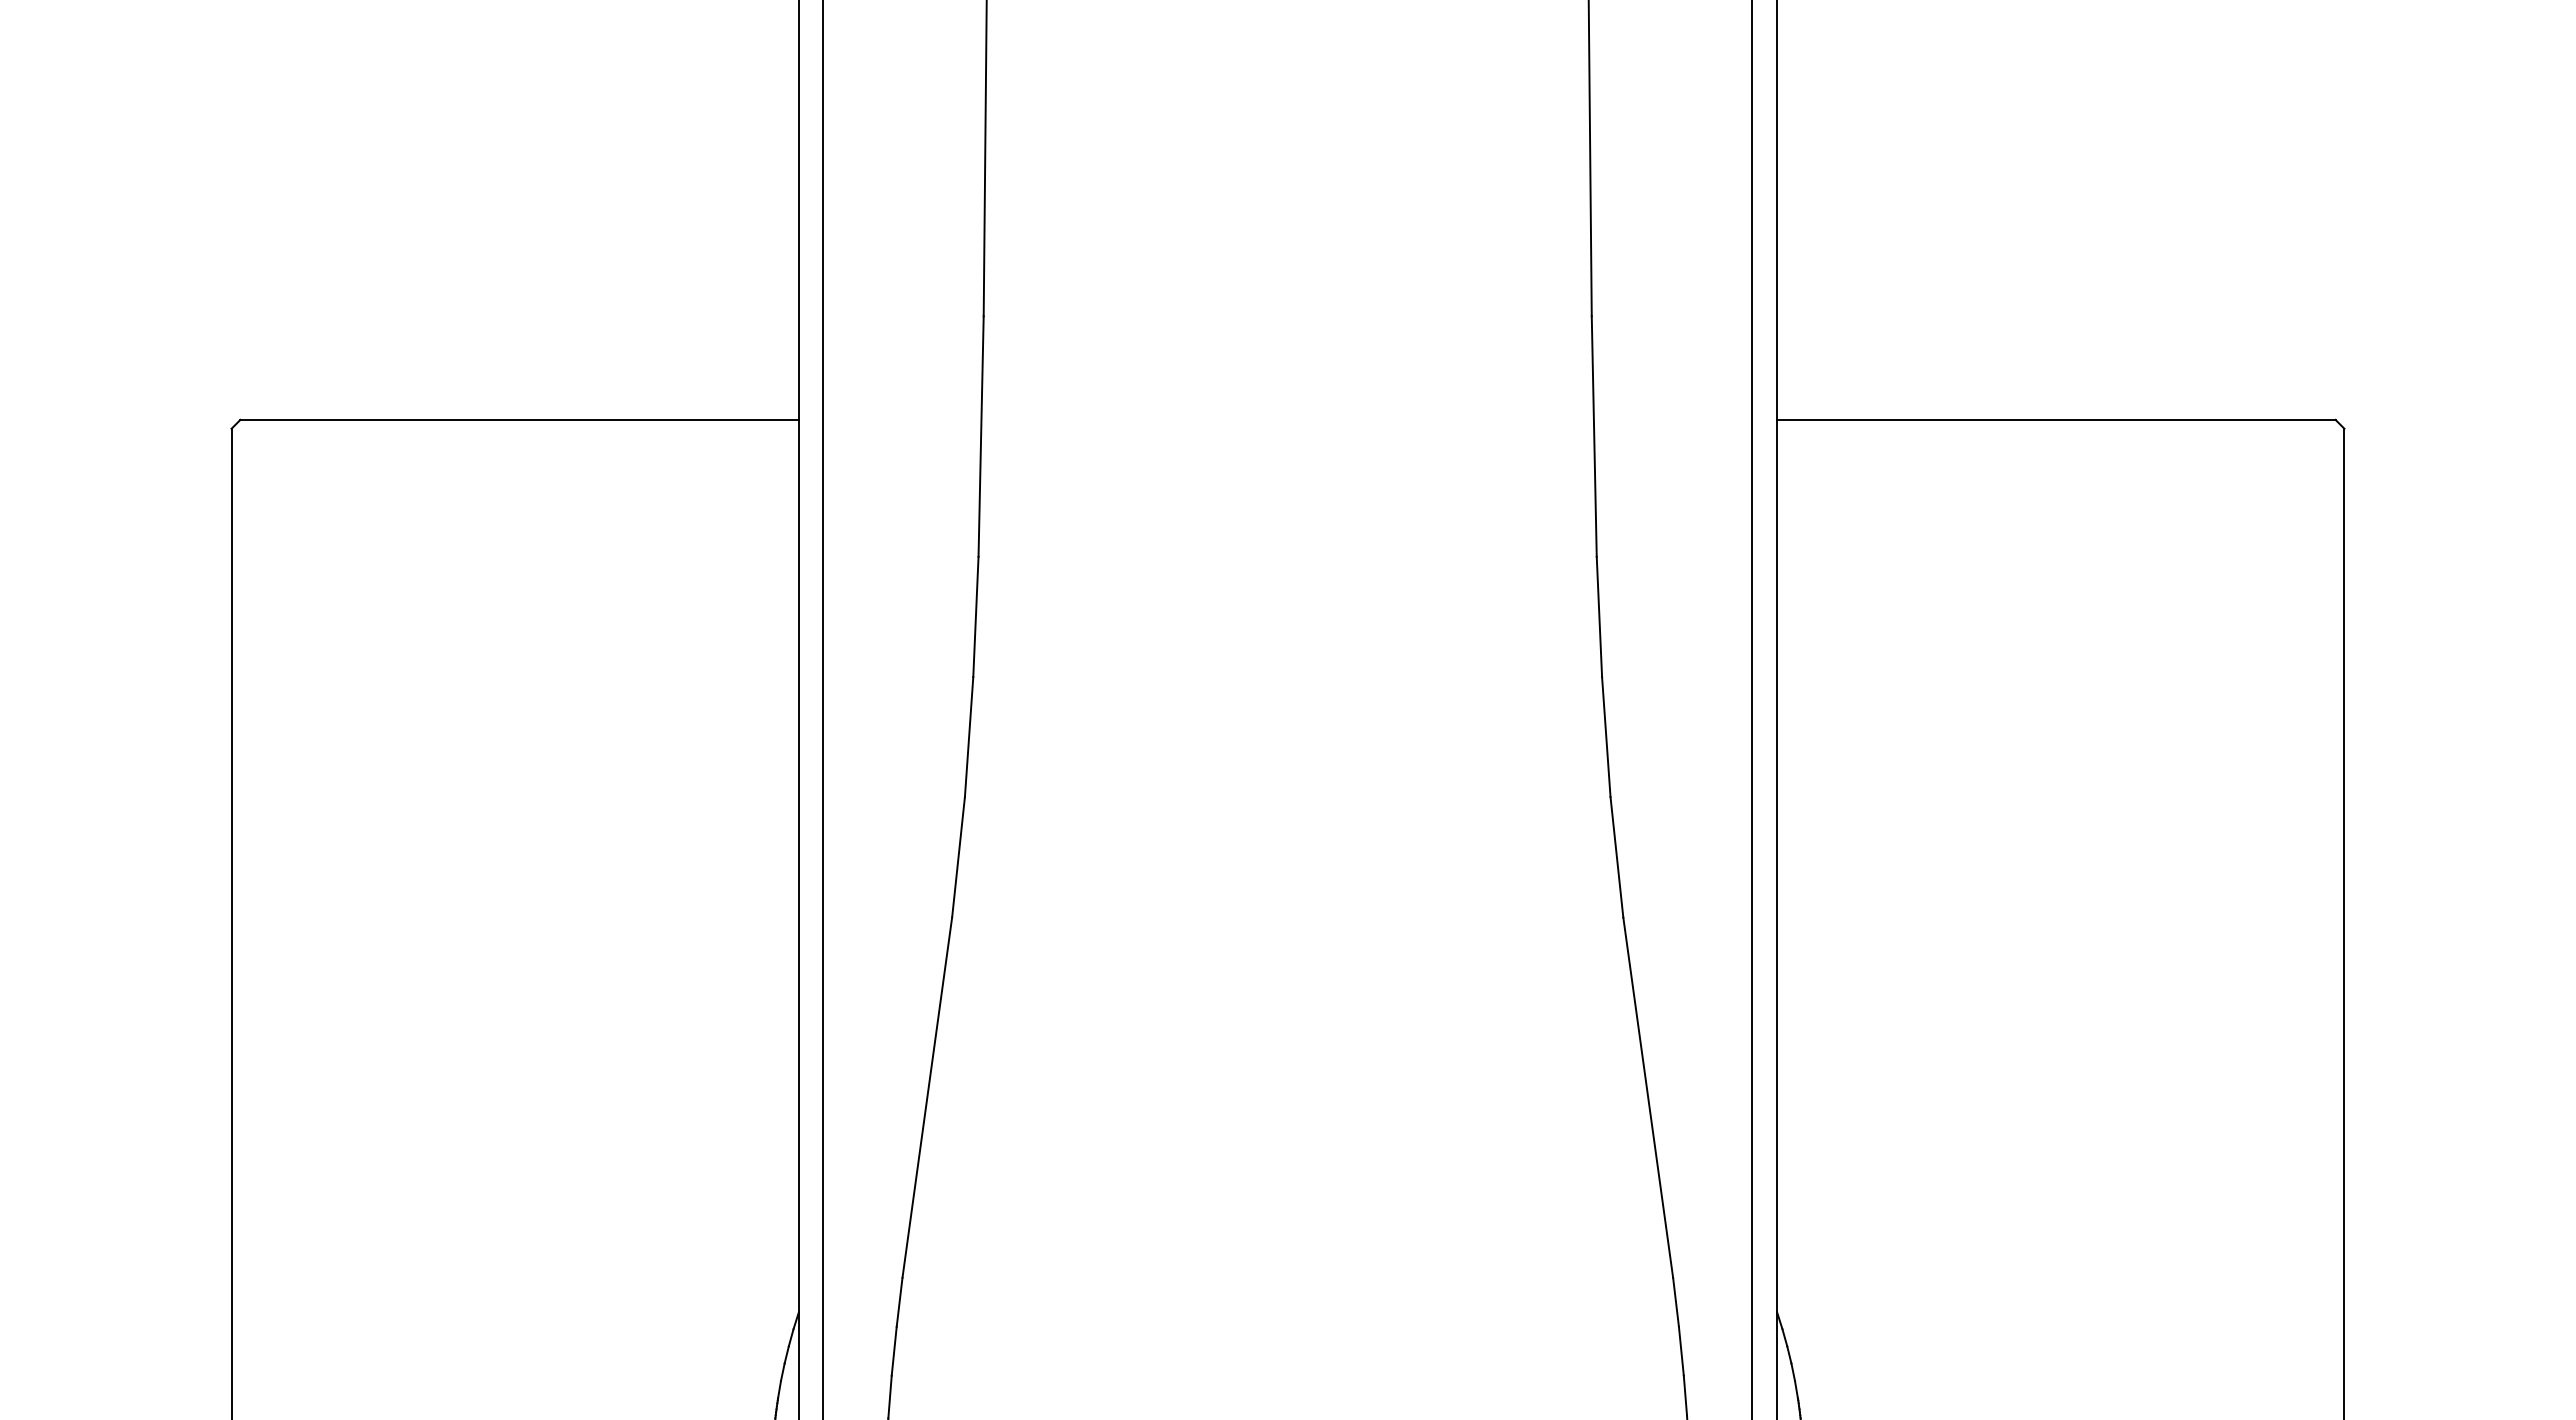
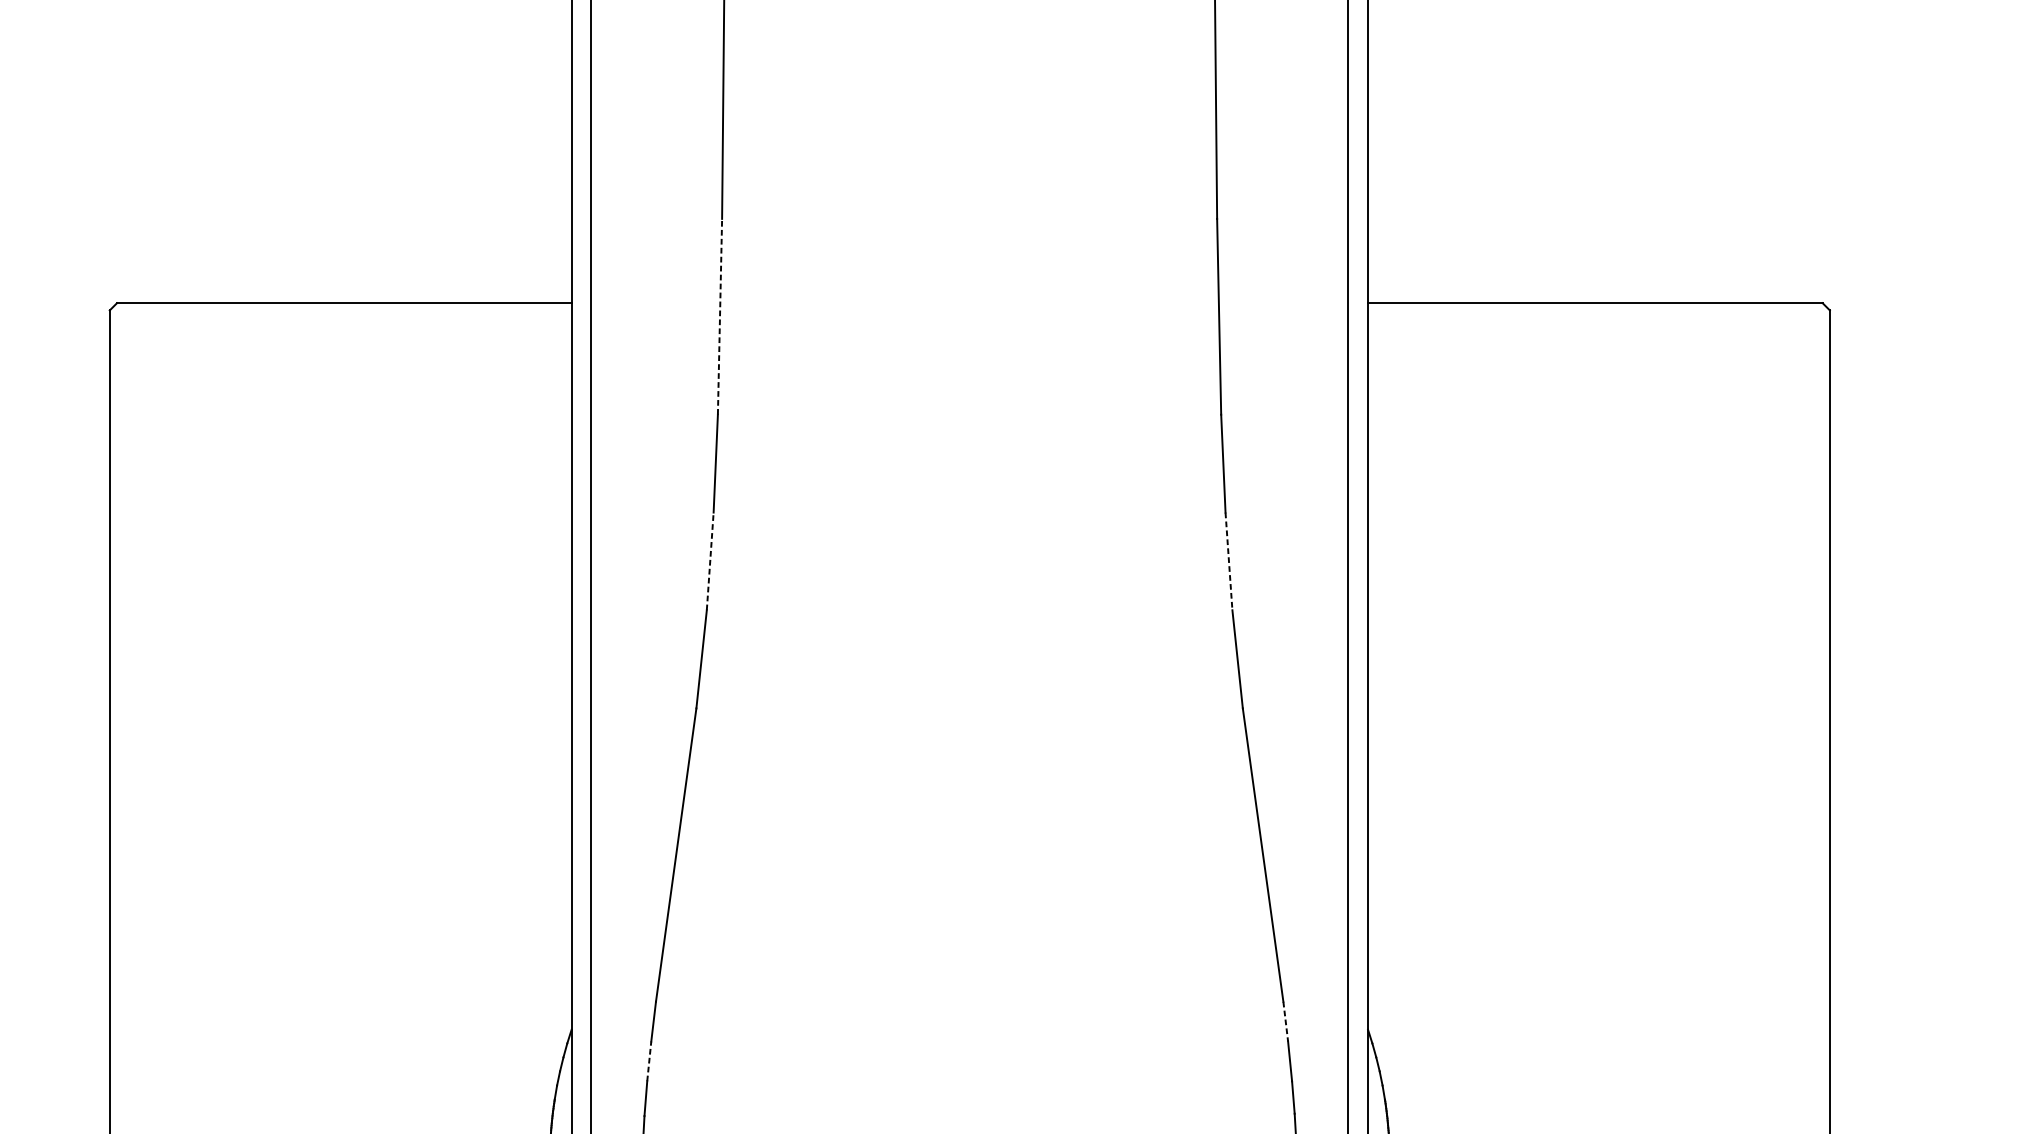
line: (981, 436) -> (720, 316), solid -> dashed
line: (969, 736) -> (710, 560), solid -> dashed
line: (1606, 737) -> (1229, 561), solid -> dashed
line: (1676, 1302) -> (1286, 1021), solid -> dashed
line: (894, 1351) -> (649, 1061), solid -> dashed

